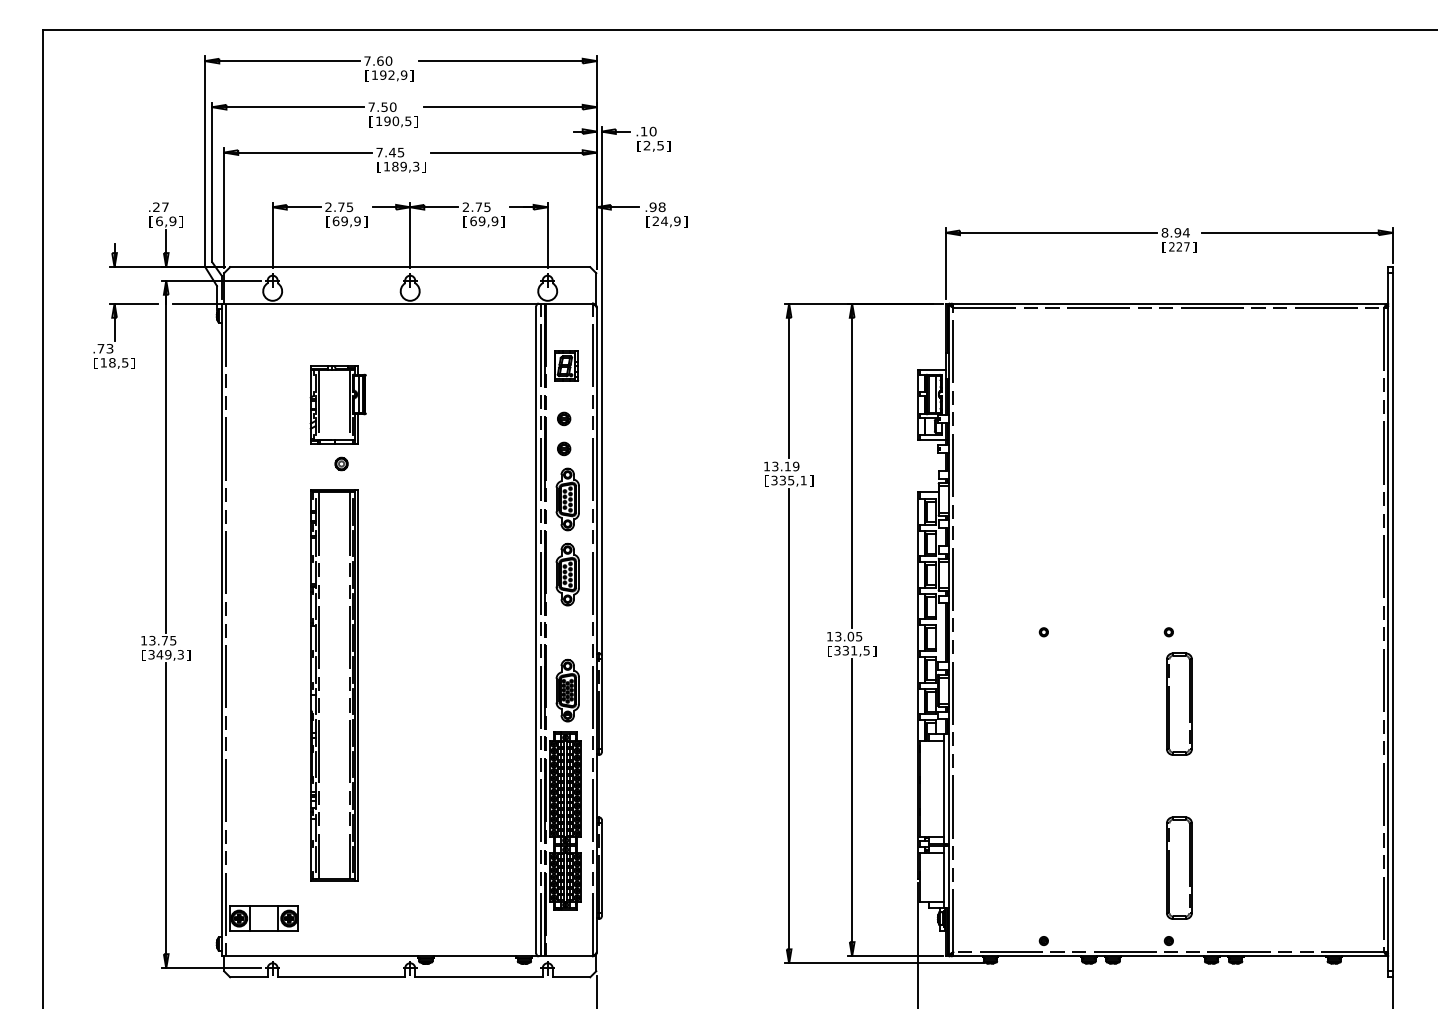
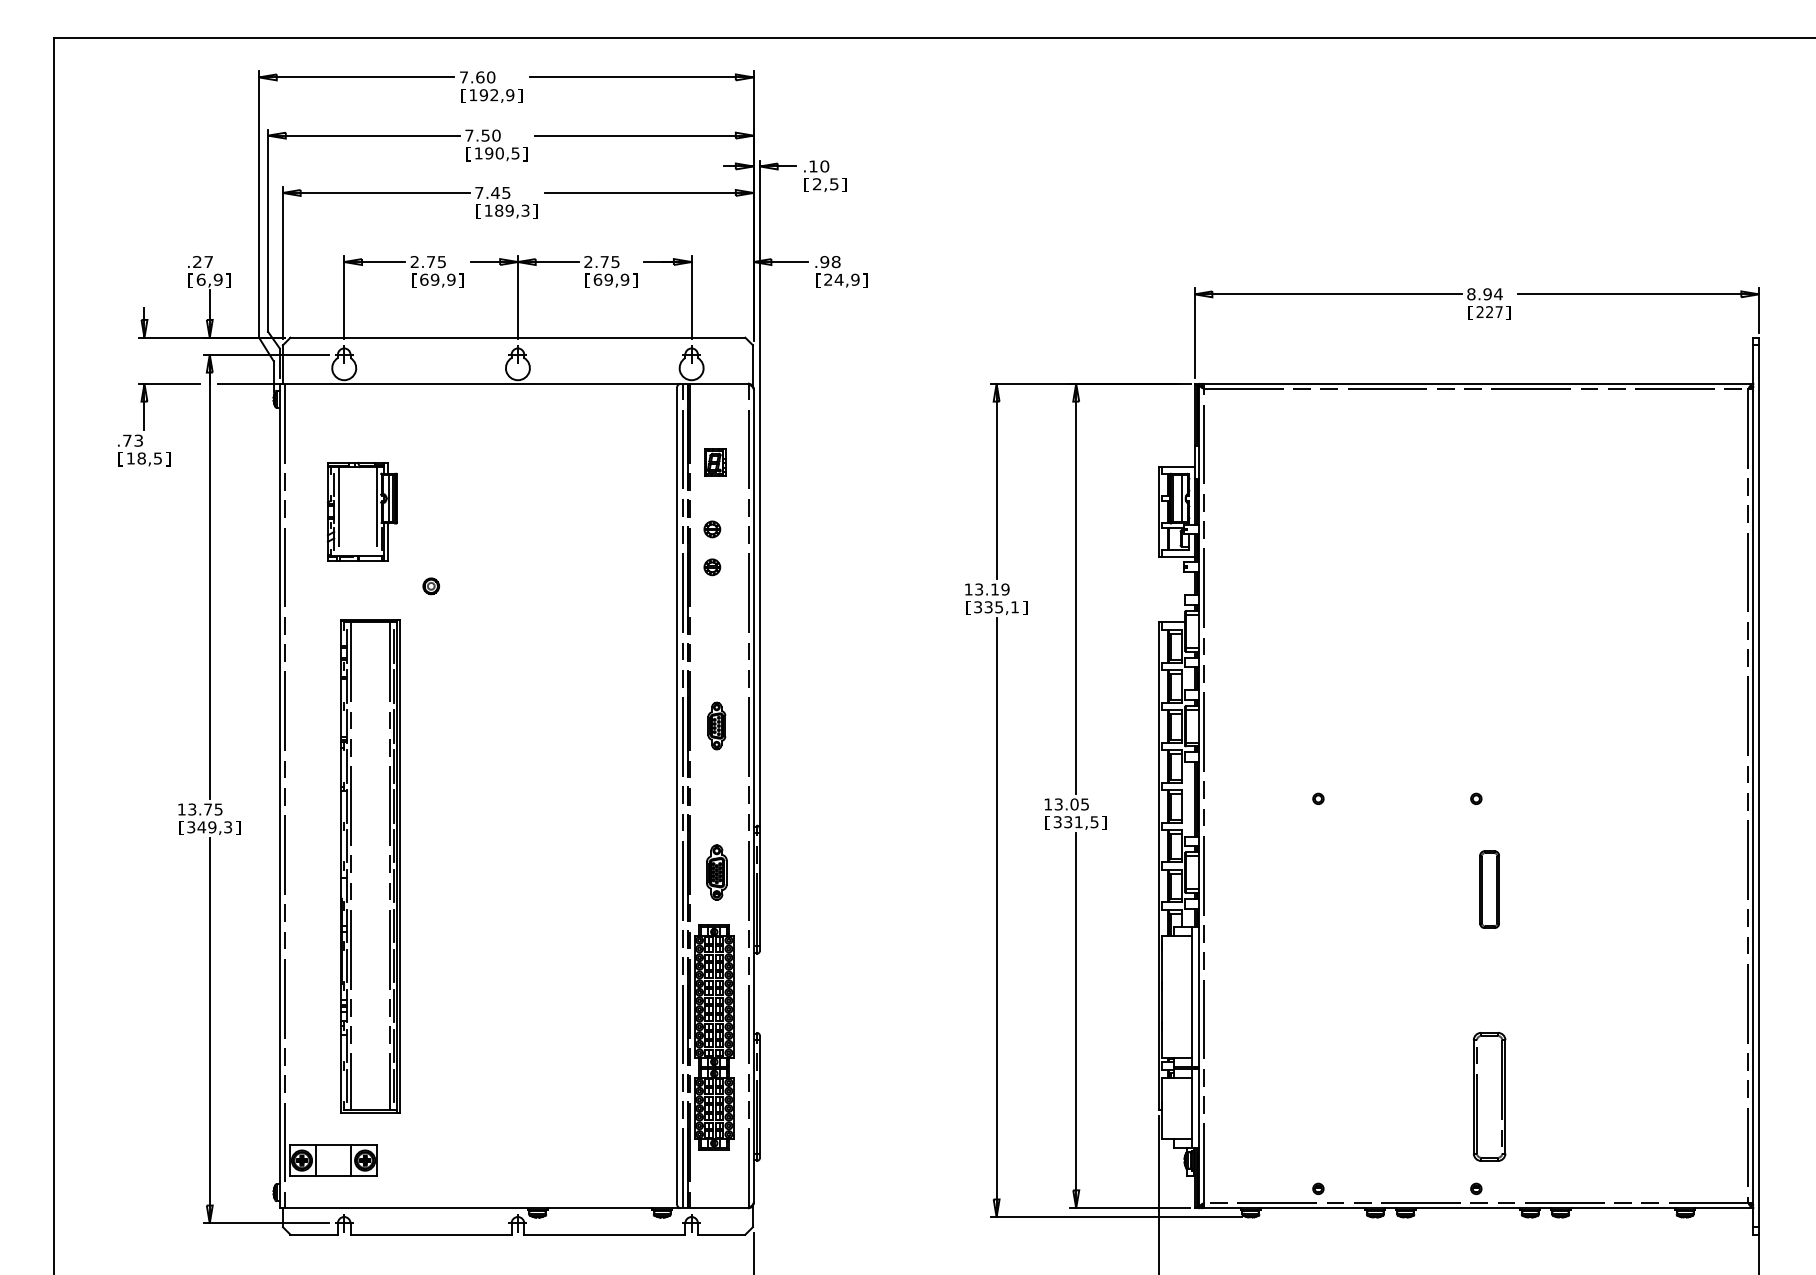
part: (566, 365) -> (715, 461), size x0.7
part: (337, 404) -> (361, 511), moved
part: (567, 499) -> (716, 631), removed
part: (567, 574) -> (716, 725), size x0.6
part: (334, 685) -> (370, 866), moved
part: (567, 690) -> (716, 872), size x0.7
part: (1179, 703) -> (1489, 888), size x0.6

